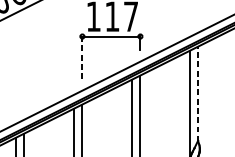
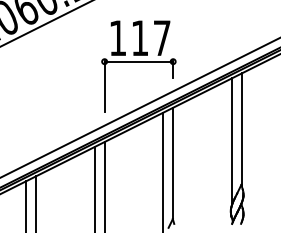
line: (82, 57) -> (104, 86), dashed -> solid
line: (198, 93) -> (241, 129), dashed -> solid

